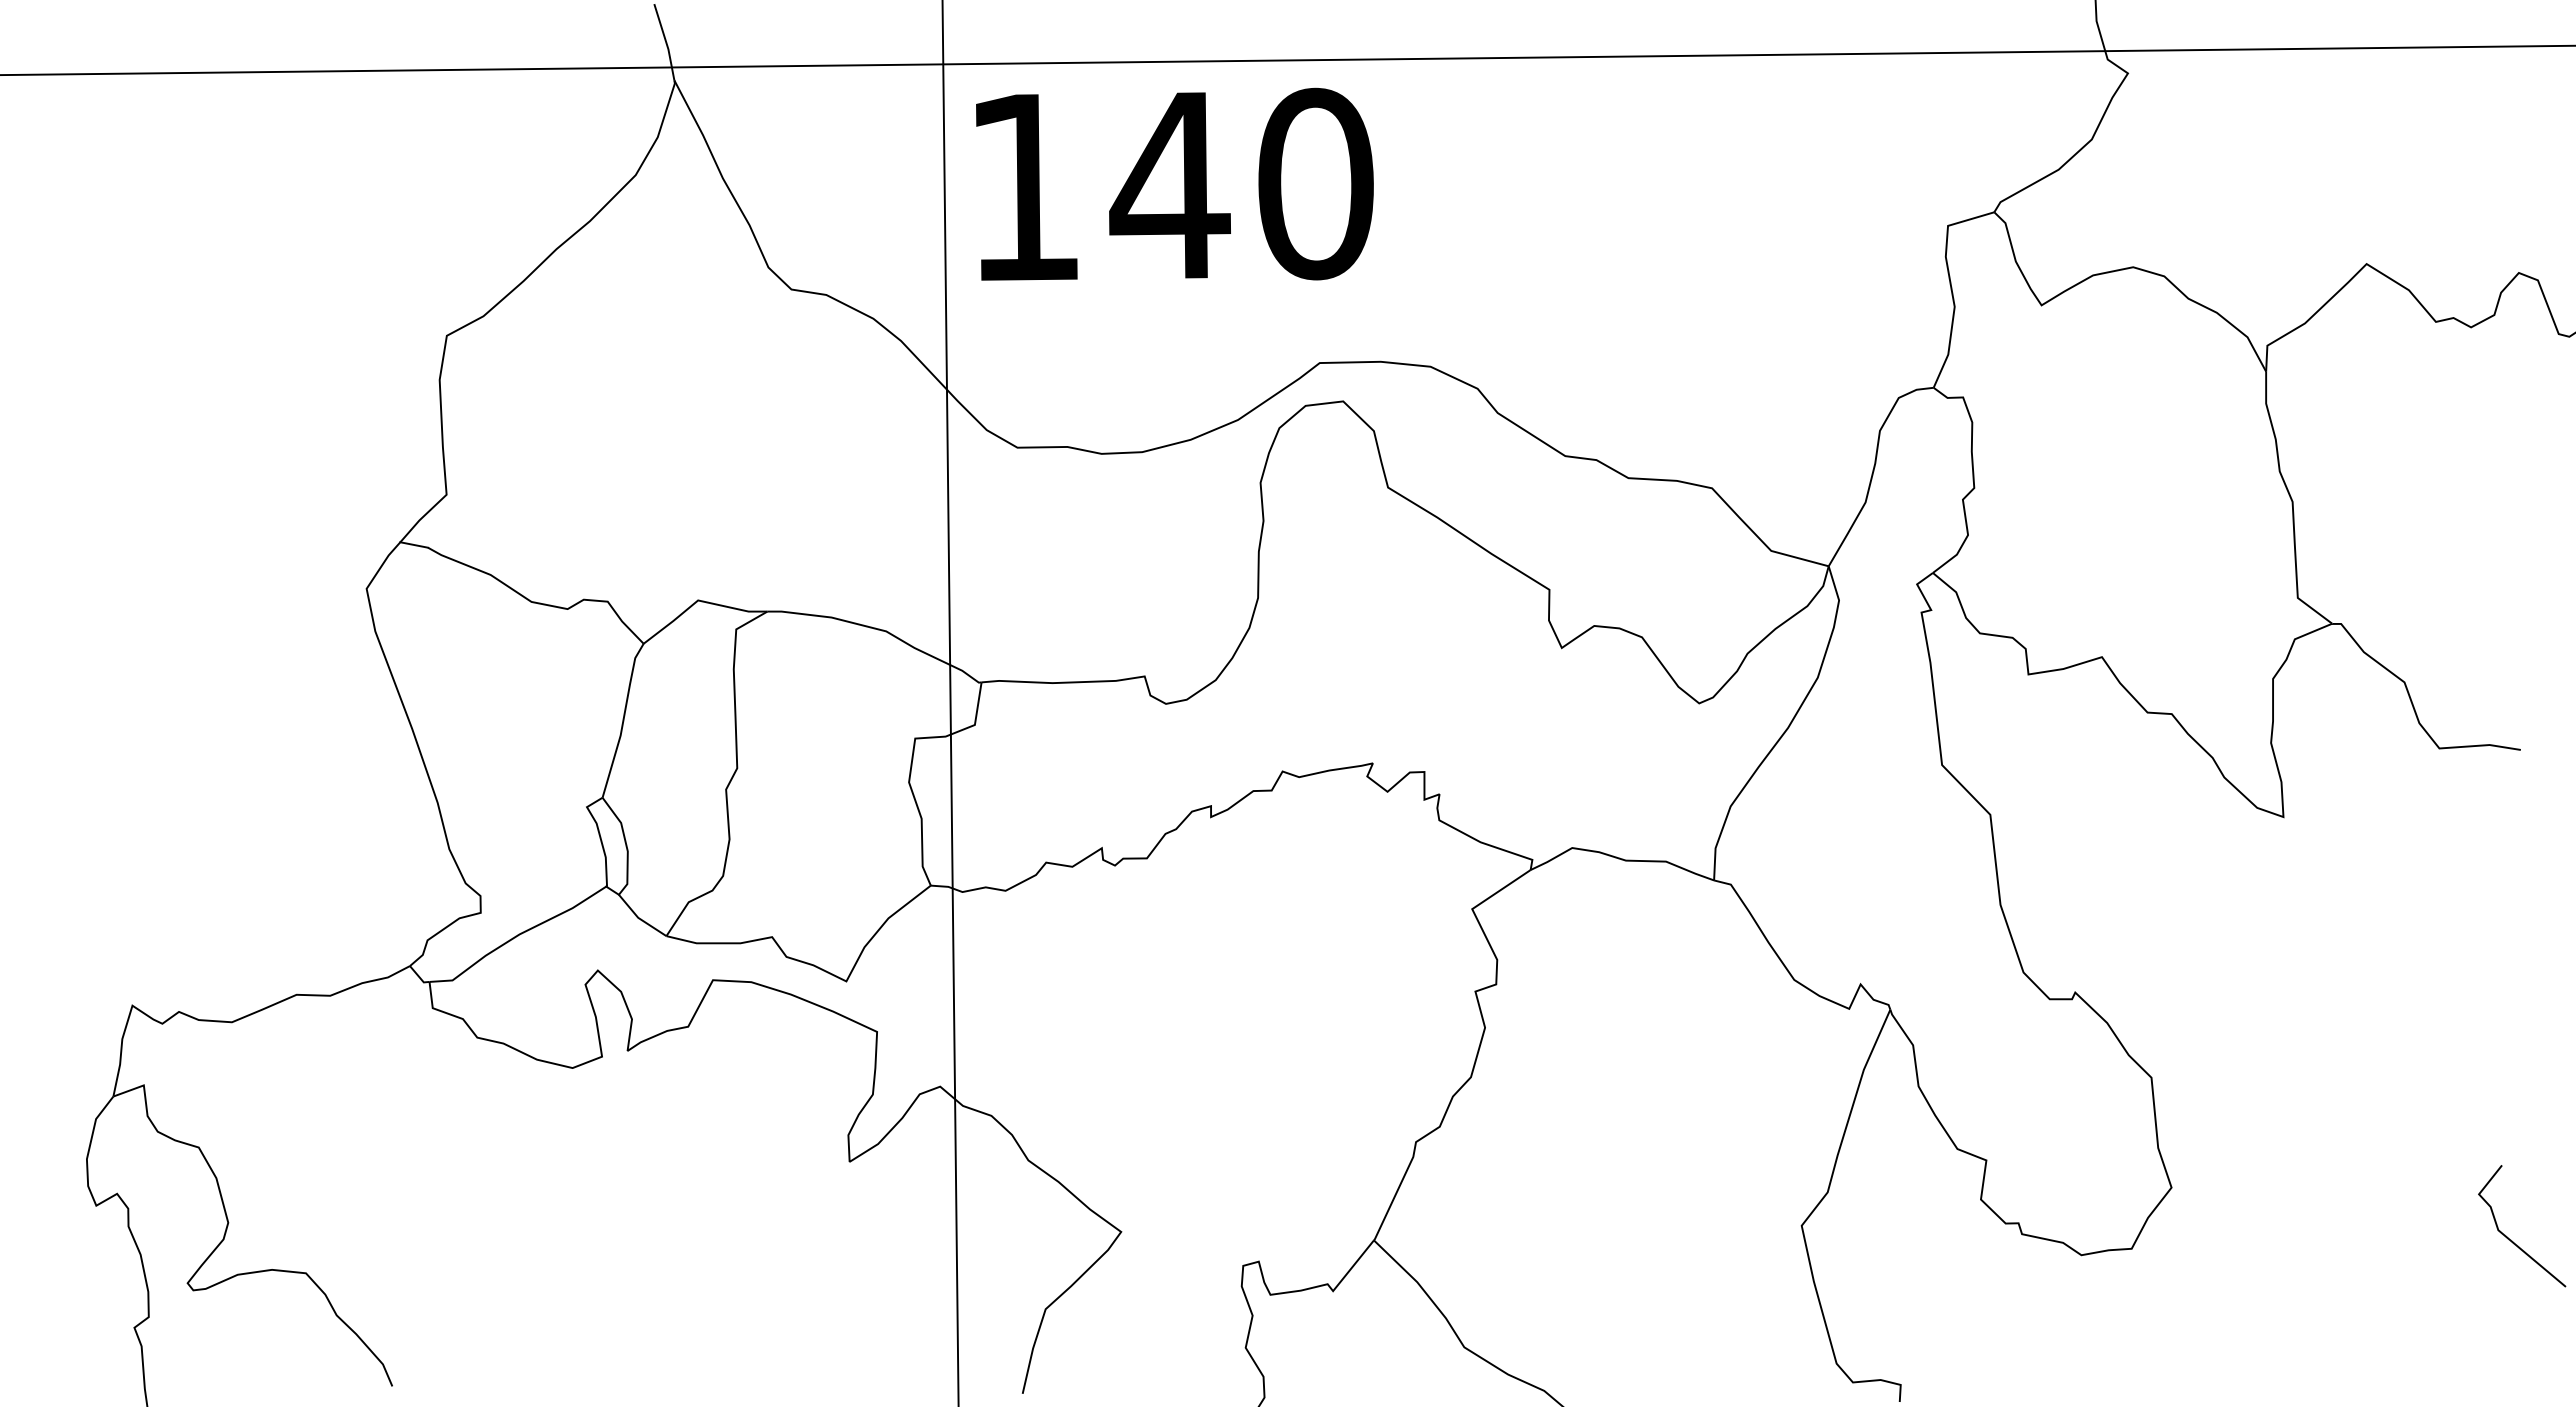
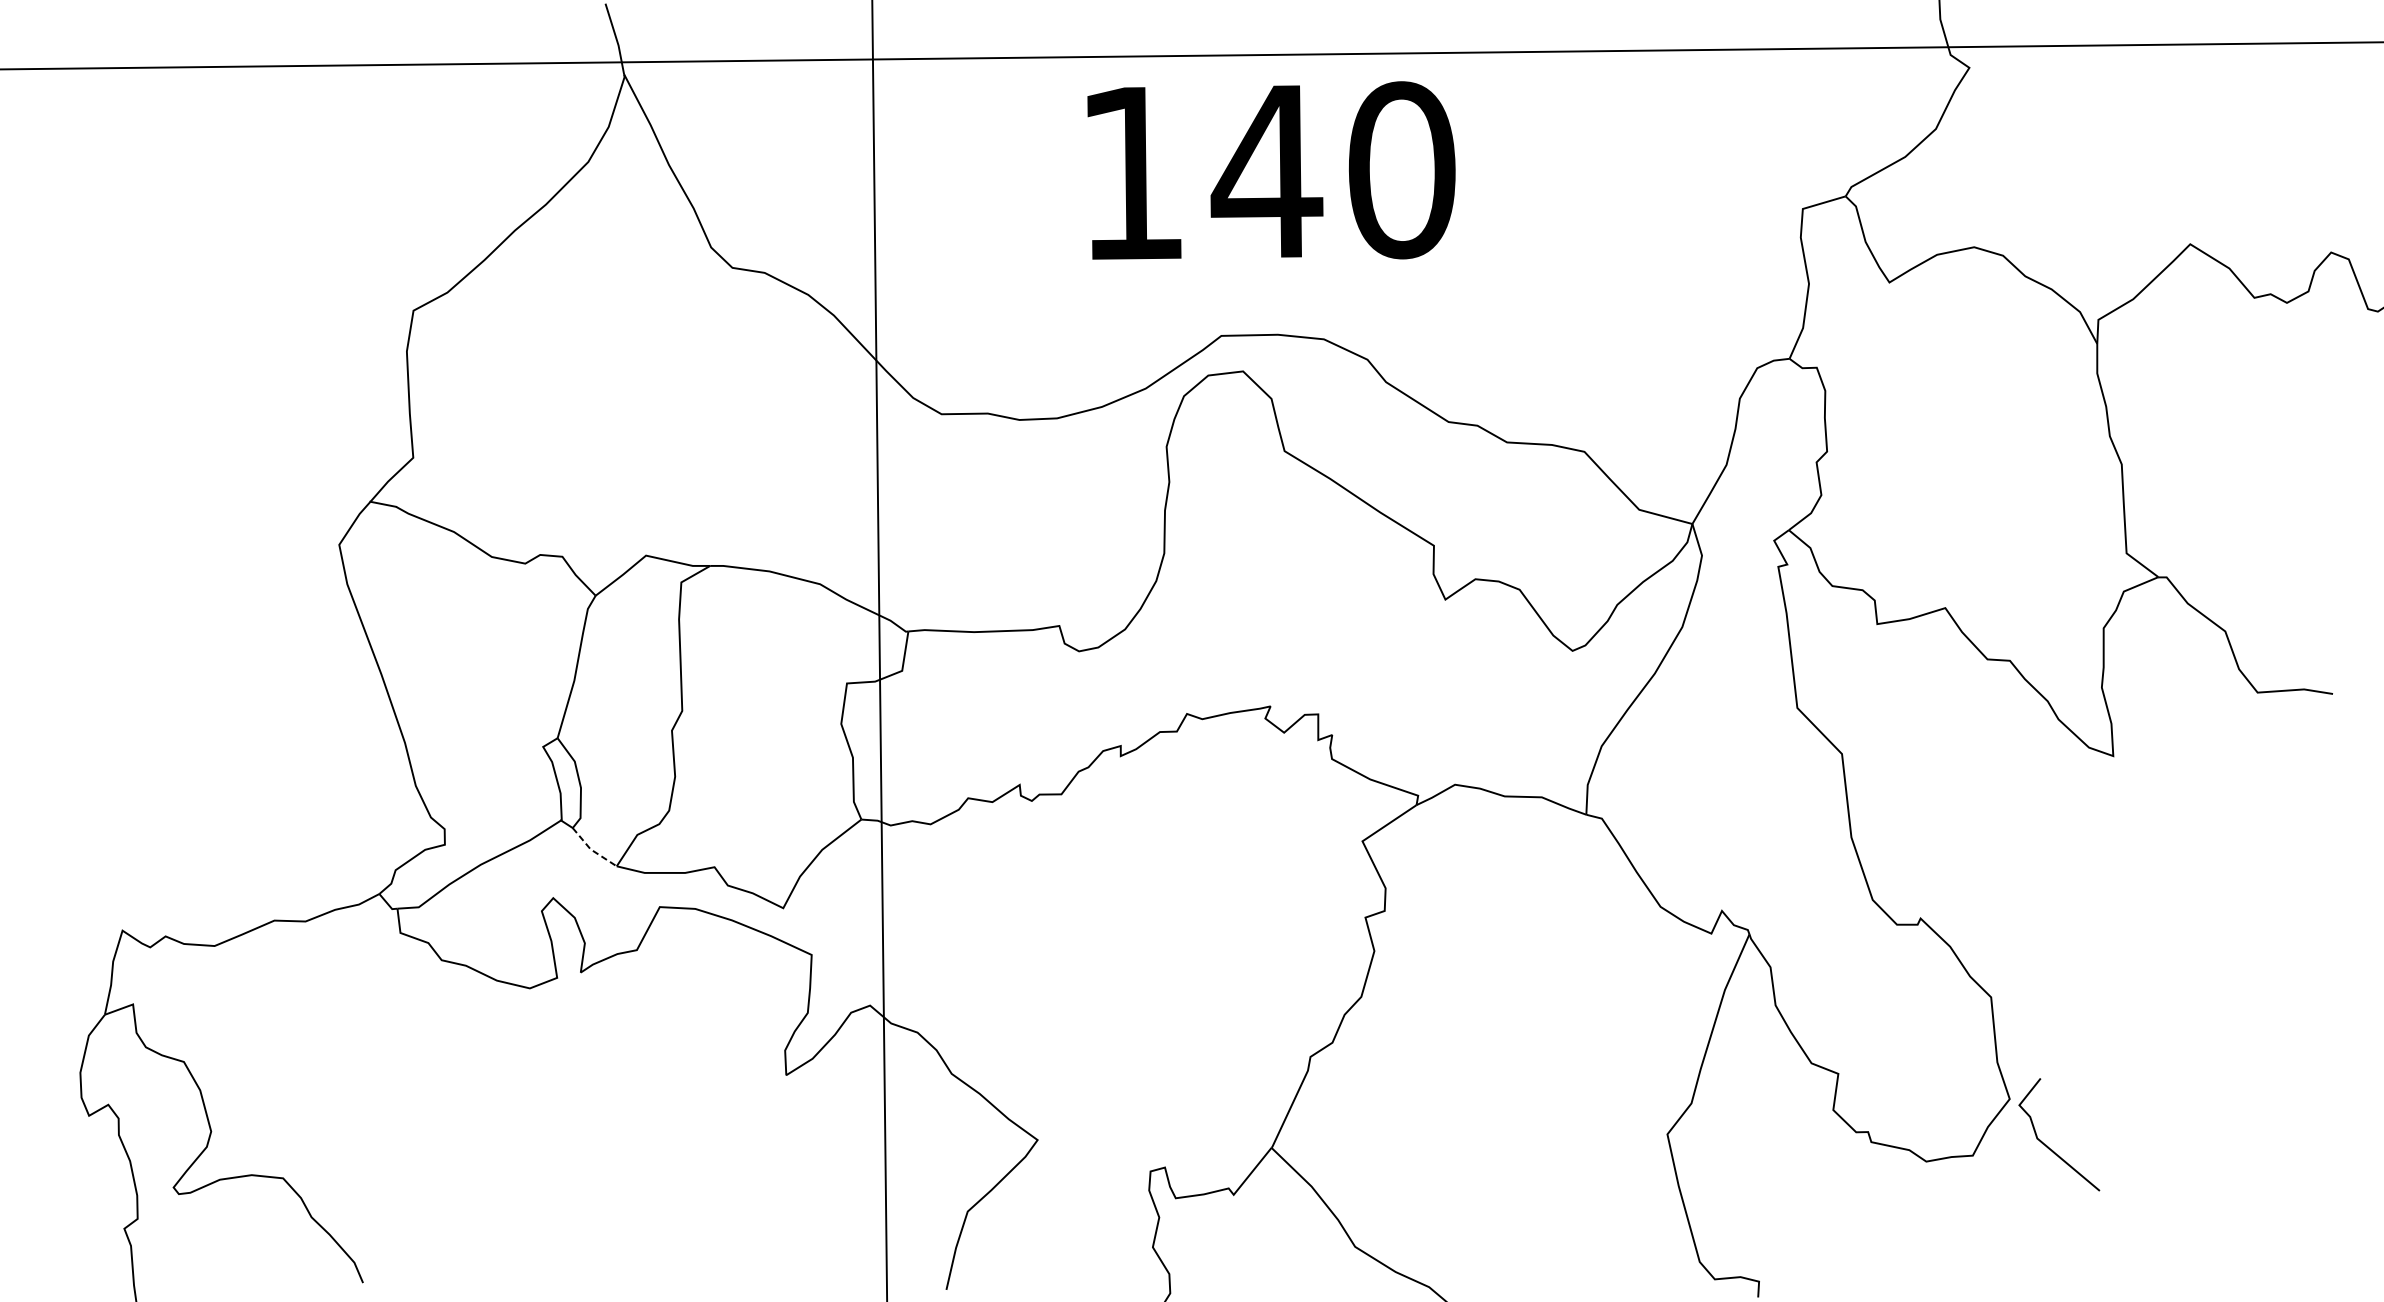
text: (1174, 183) -> (1271, 169), moved
line: (639, 918) -> (591, 849), solid -> dashed
line: (2512, 1240) -> (2050, 1147), moved

